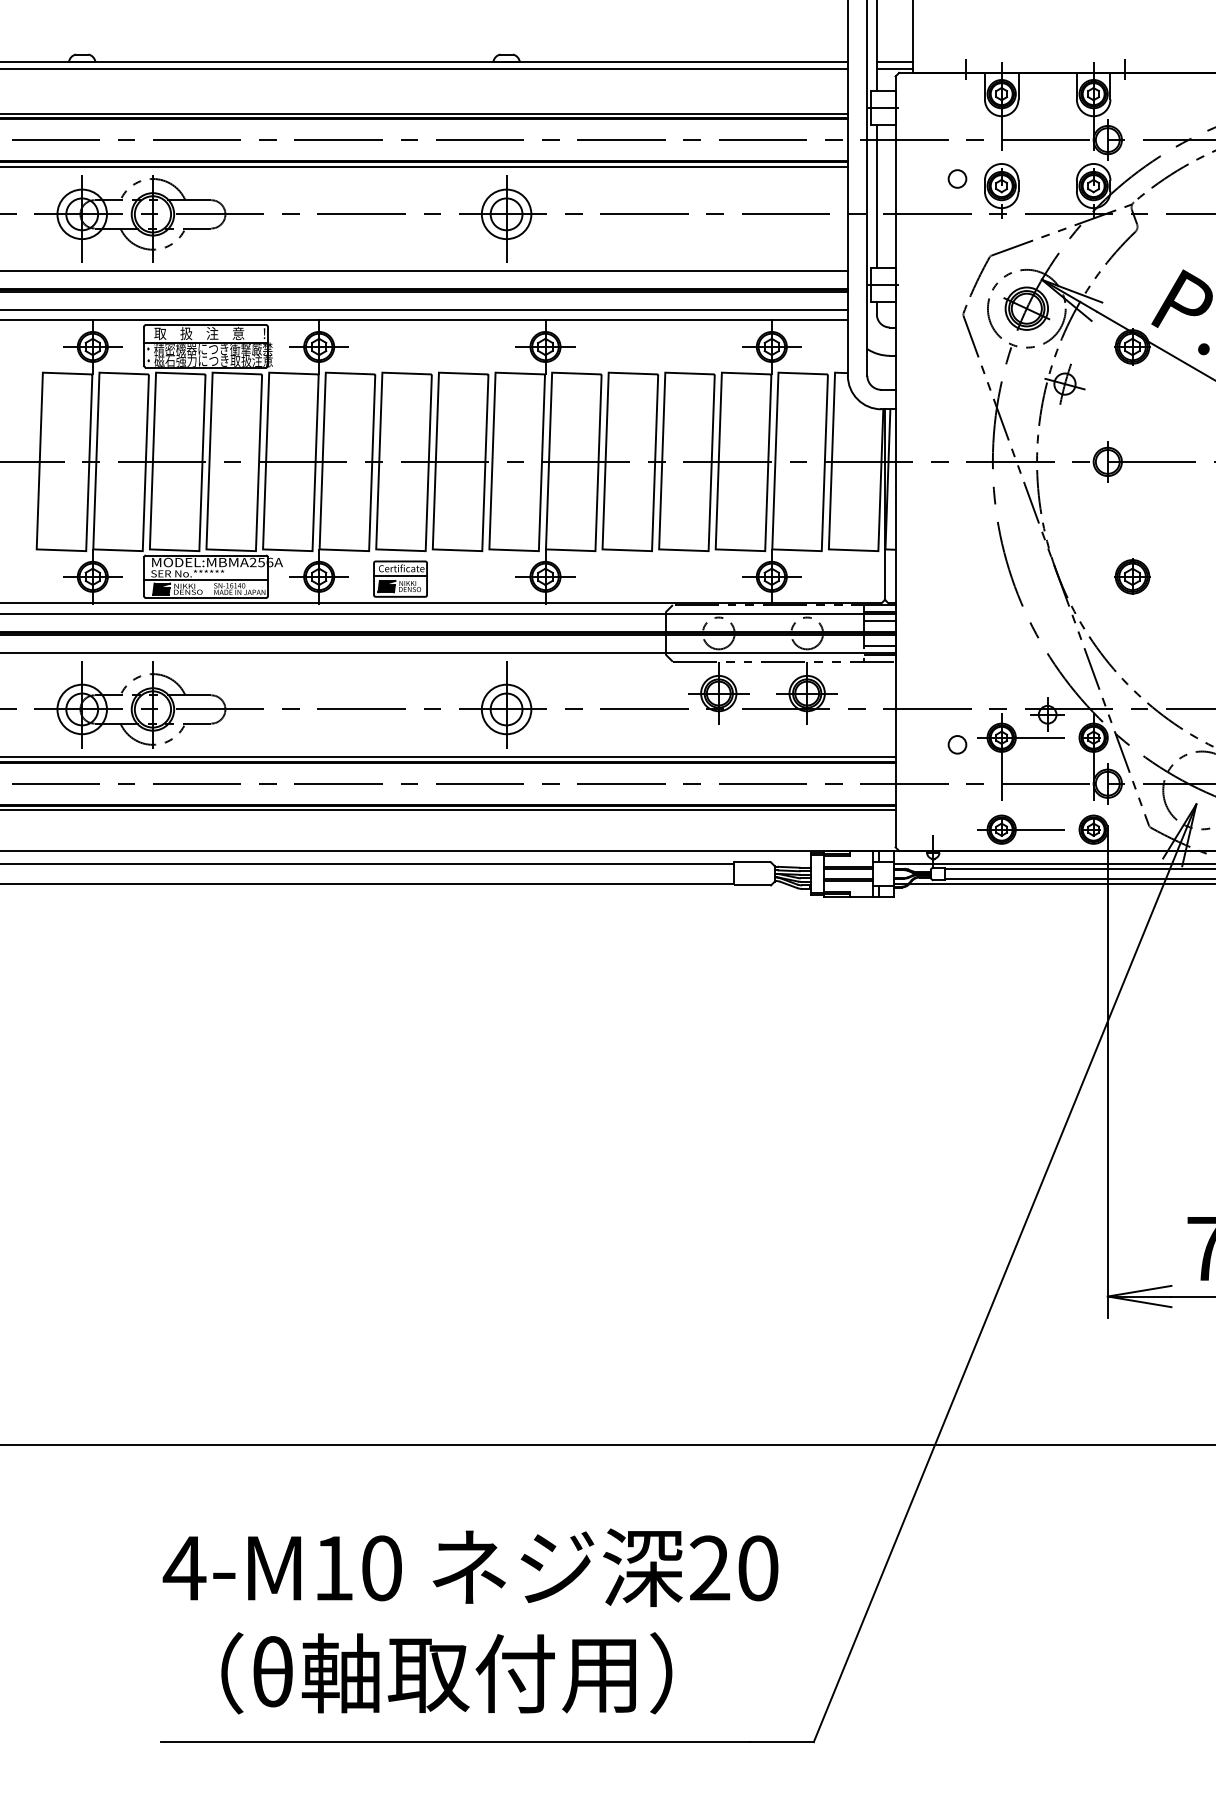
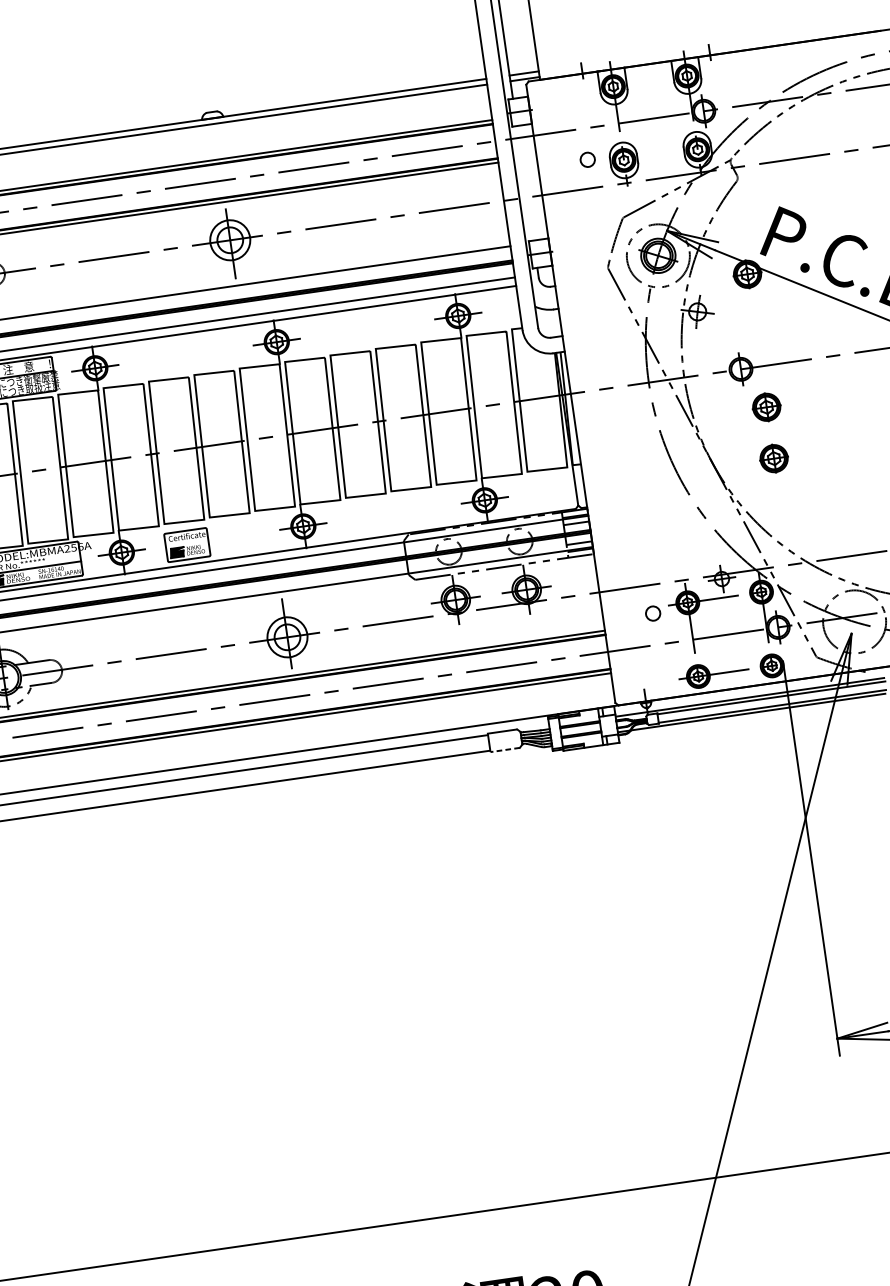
line: (876, 196) -> (524, 183), removed
part: (1132, 512) -> (766, 407), added
line: (400, 575) -> (186, 542), removed
line: (752, 885) -> (505, 750), solid -> dashed

